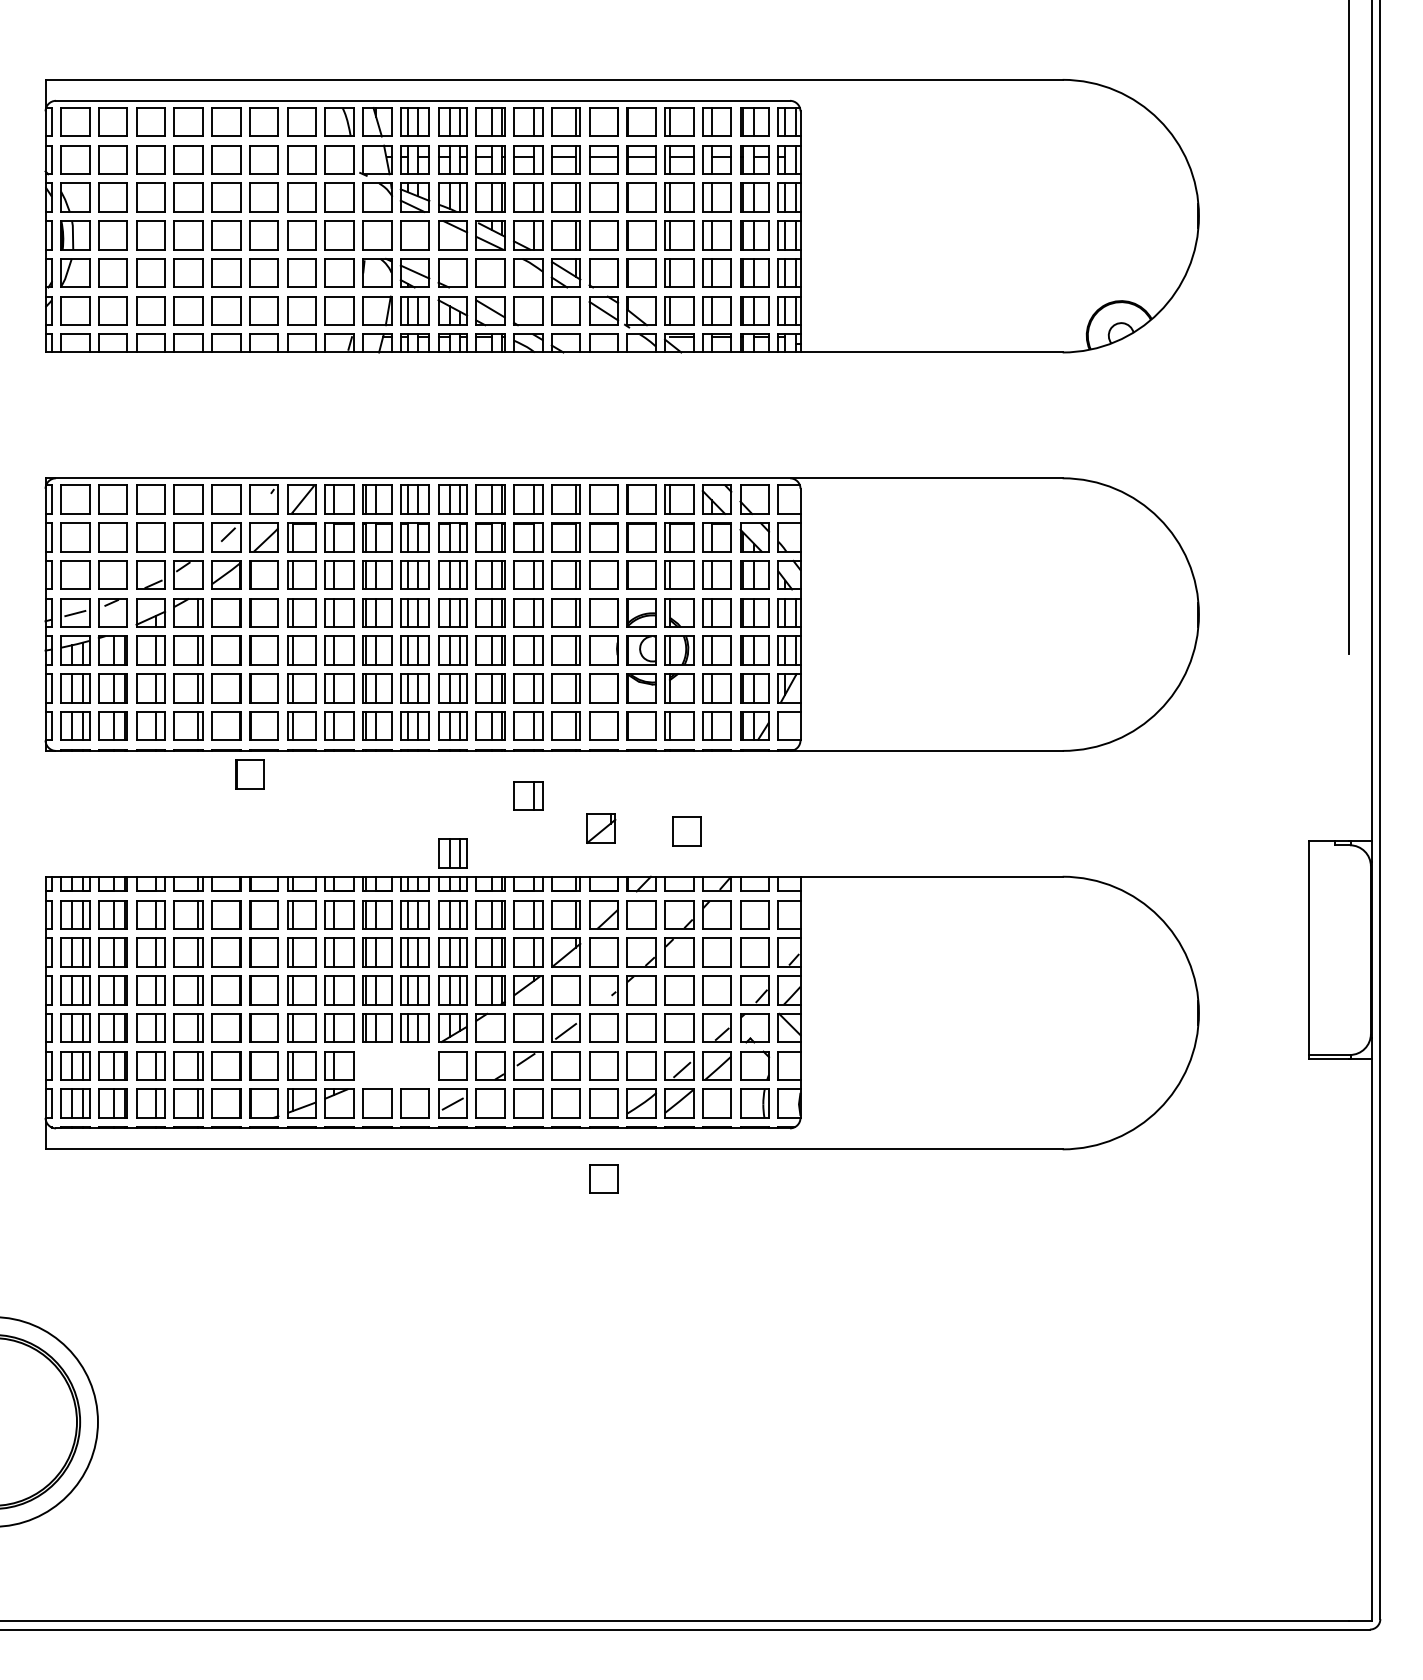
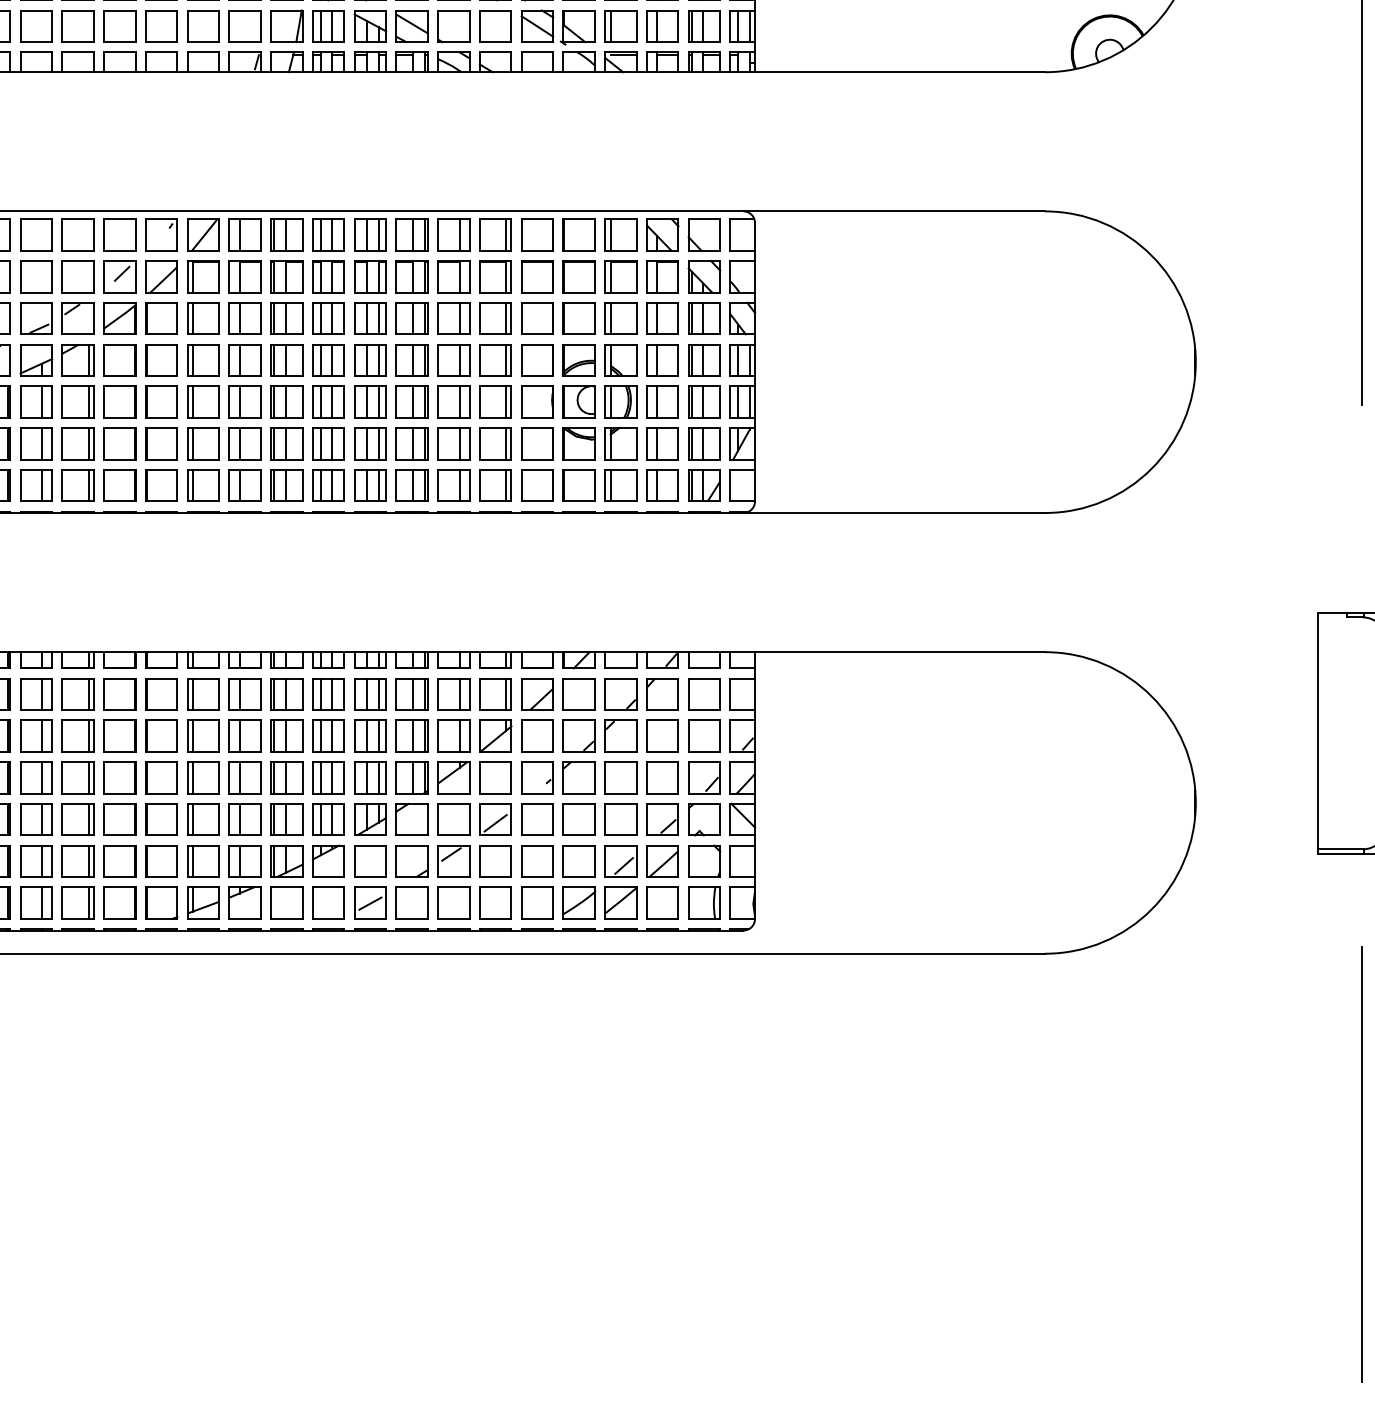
part: (249, 774) -> (145, 539), removed
part: (528, 795) -> (454, 562), removed
part: (601, 828) -> (534, 598), removed
part: (686, 831) -> (628, 602), removed
part: (452, 853) -> (370, 626), removed
part: (395, 1065) -> (307, 860), added
part: (603, 1178) -> (537, 985), removed
line: (1348, 1339) -> (1361, 1164), added

